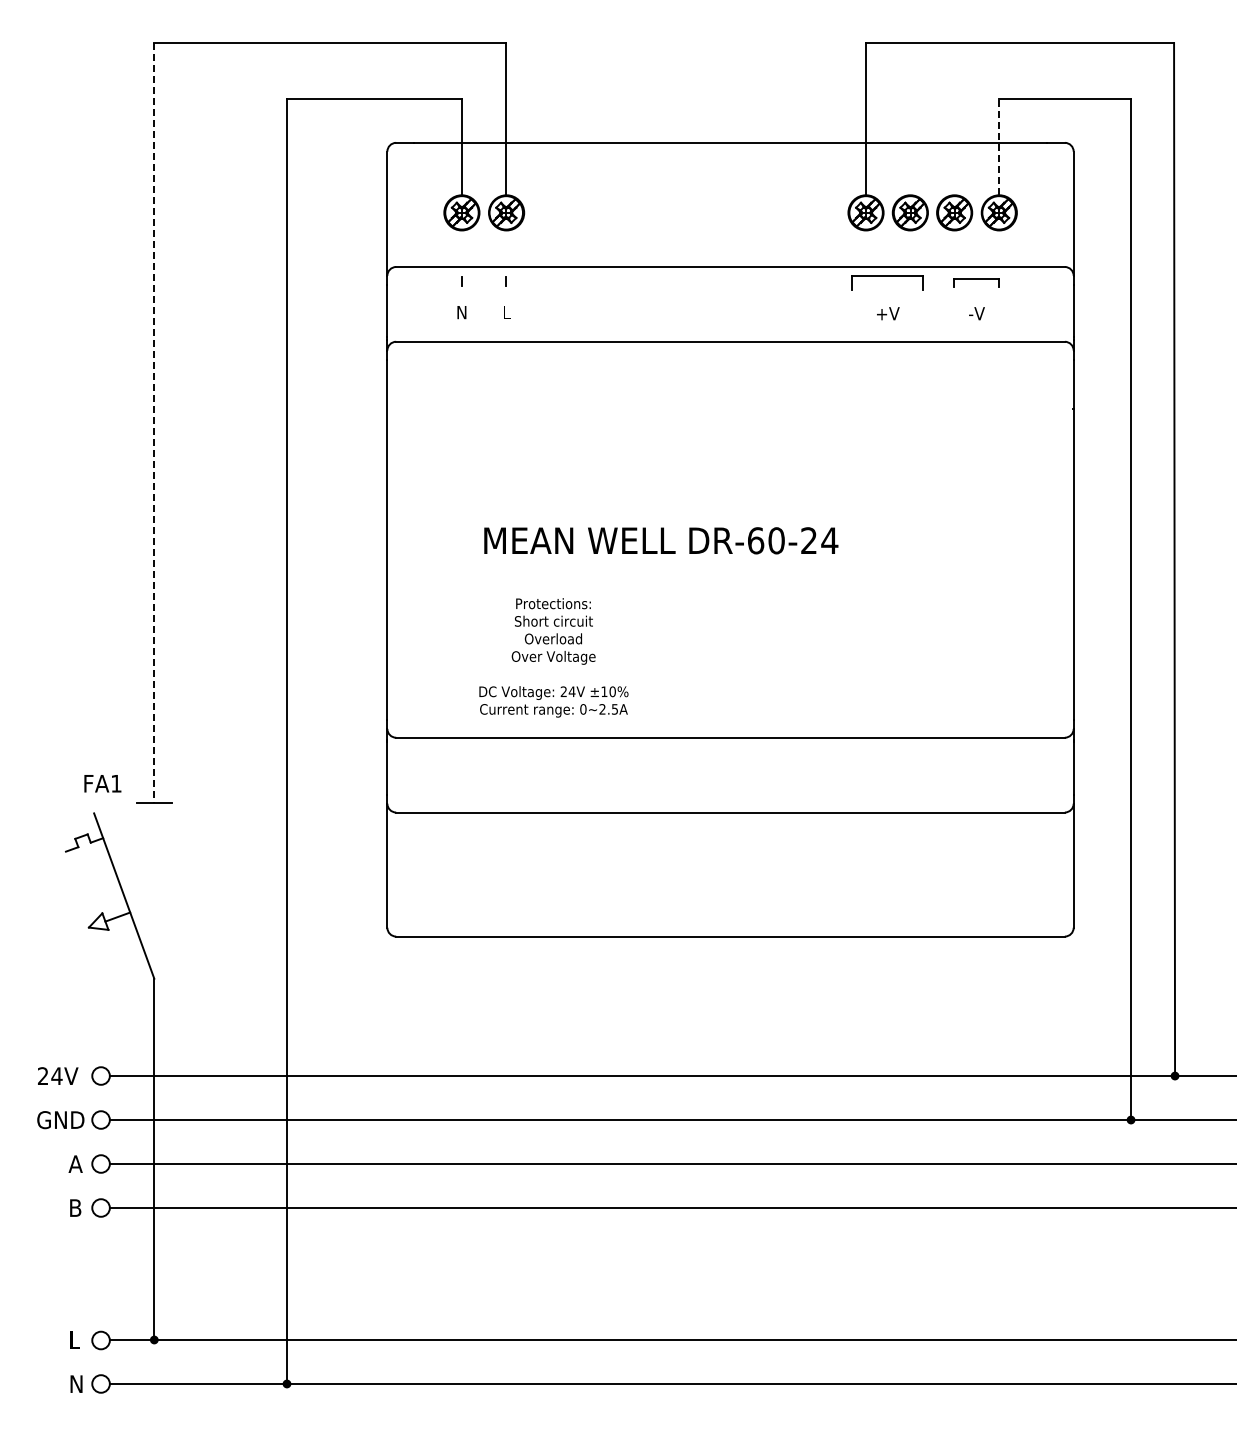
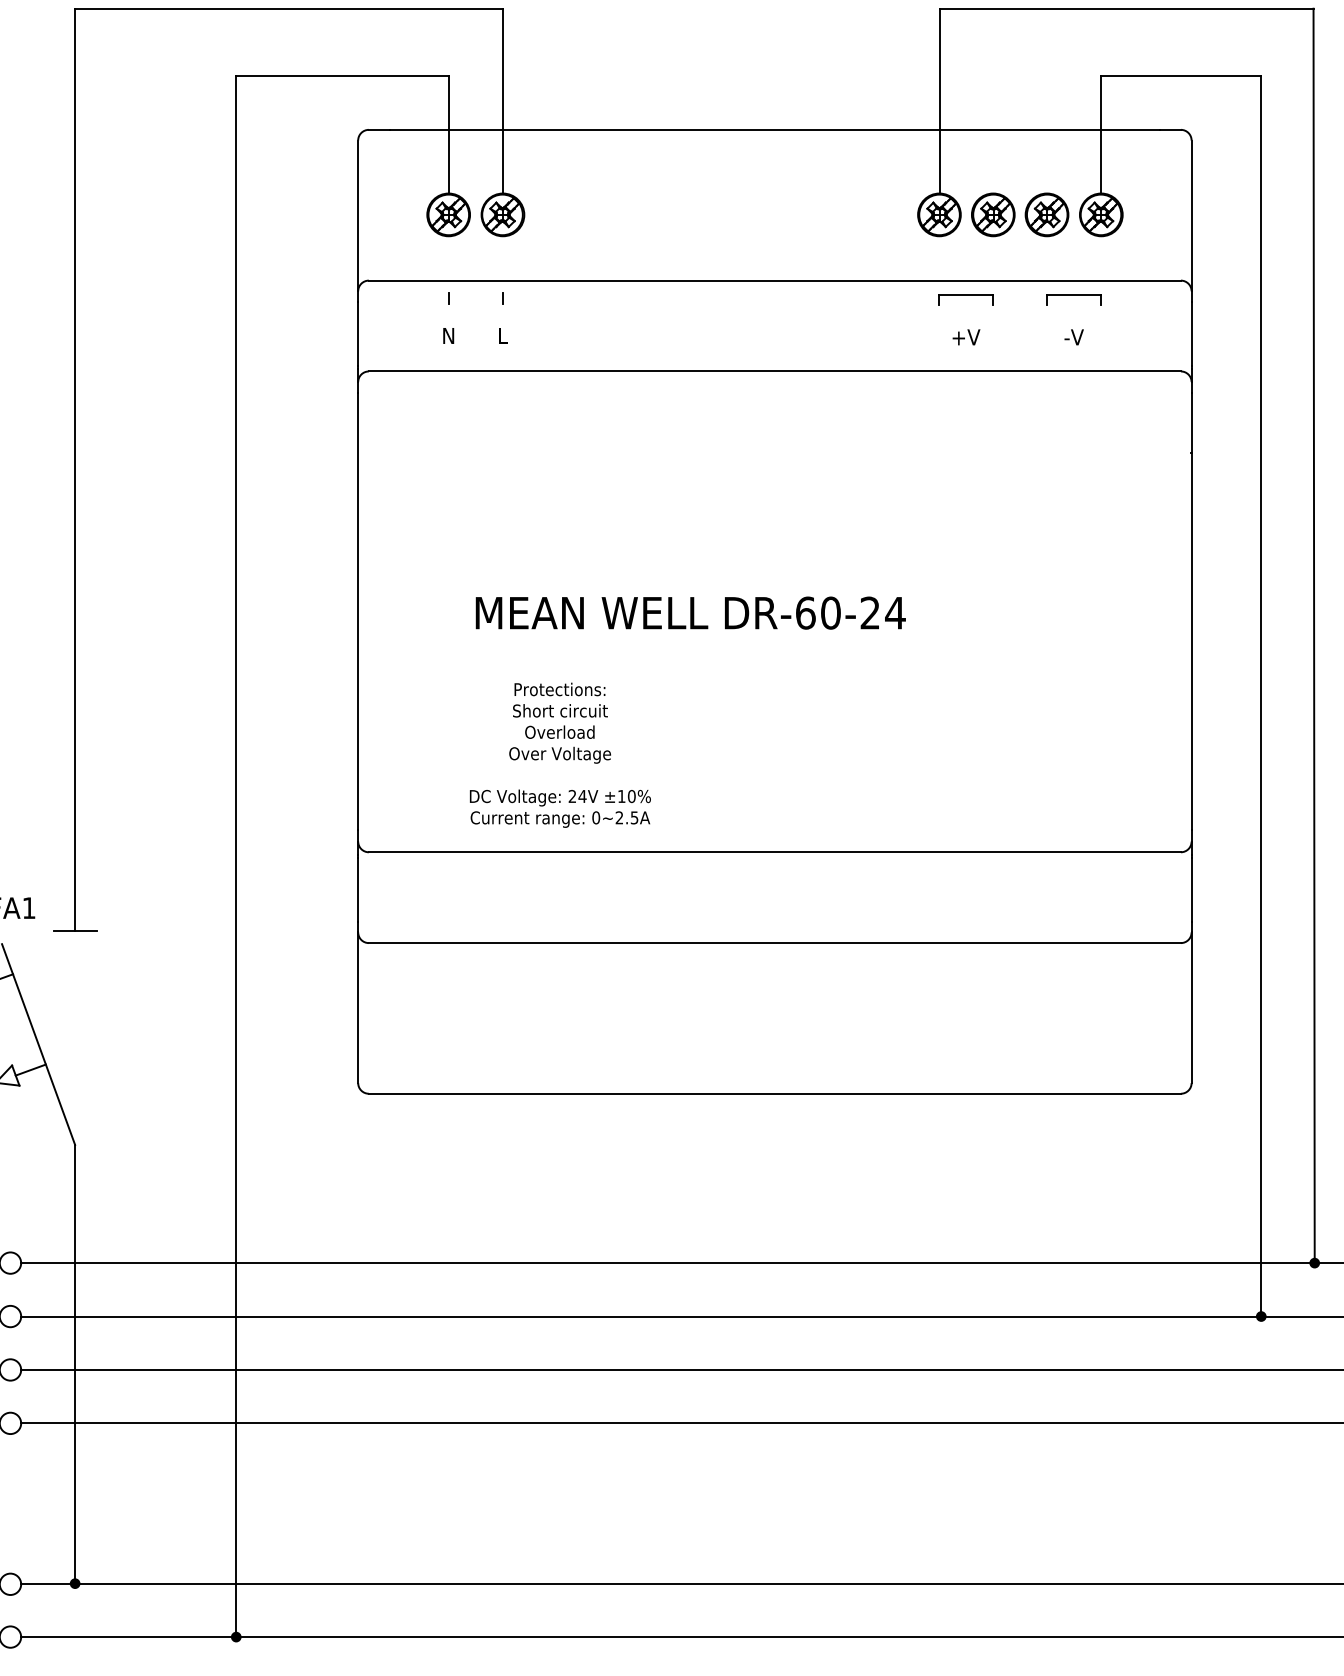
line: (999, 146) -> (1101, 134), dashed -> solid
part: (887, 282) -> (965, 299), size x0.62
line: (154, 422) -> (75, 469), dashed -> solid

